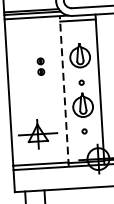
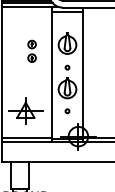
part: (40, 65) -> (31, 50), size x1.43
line: (64, 91) -> (51, 74), dashed -> solid

